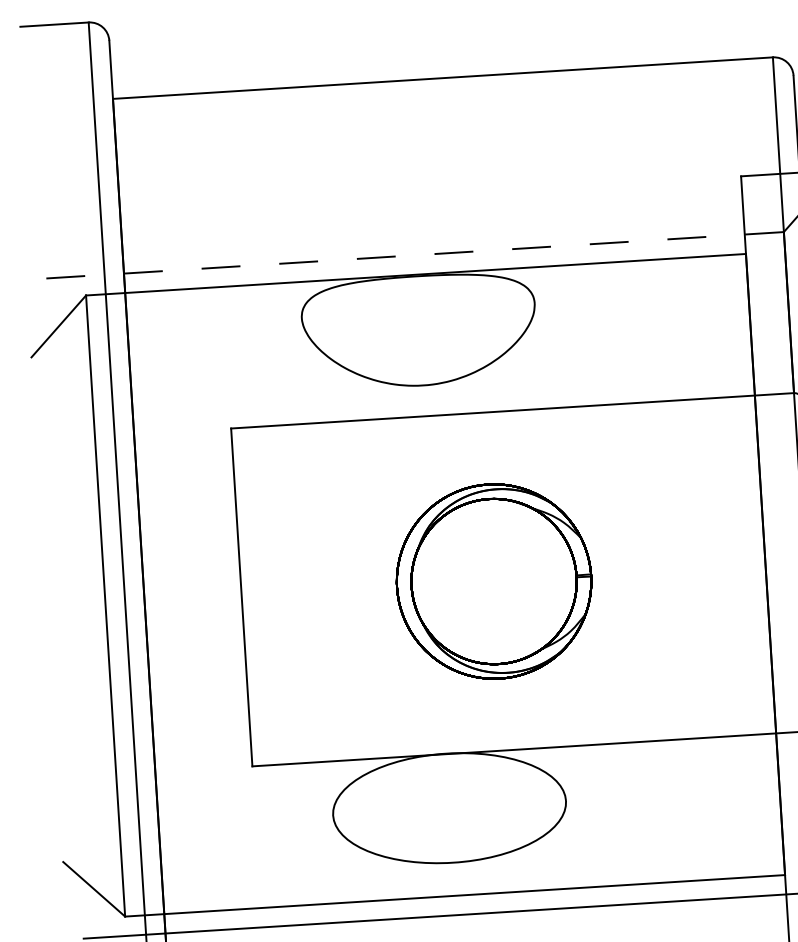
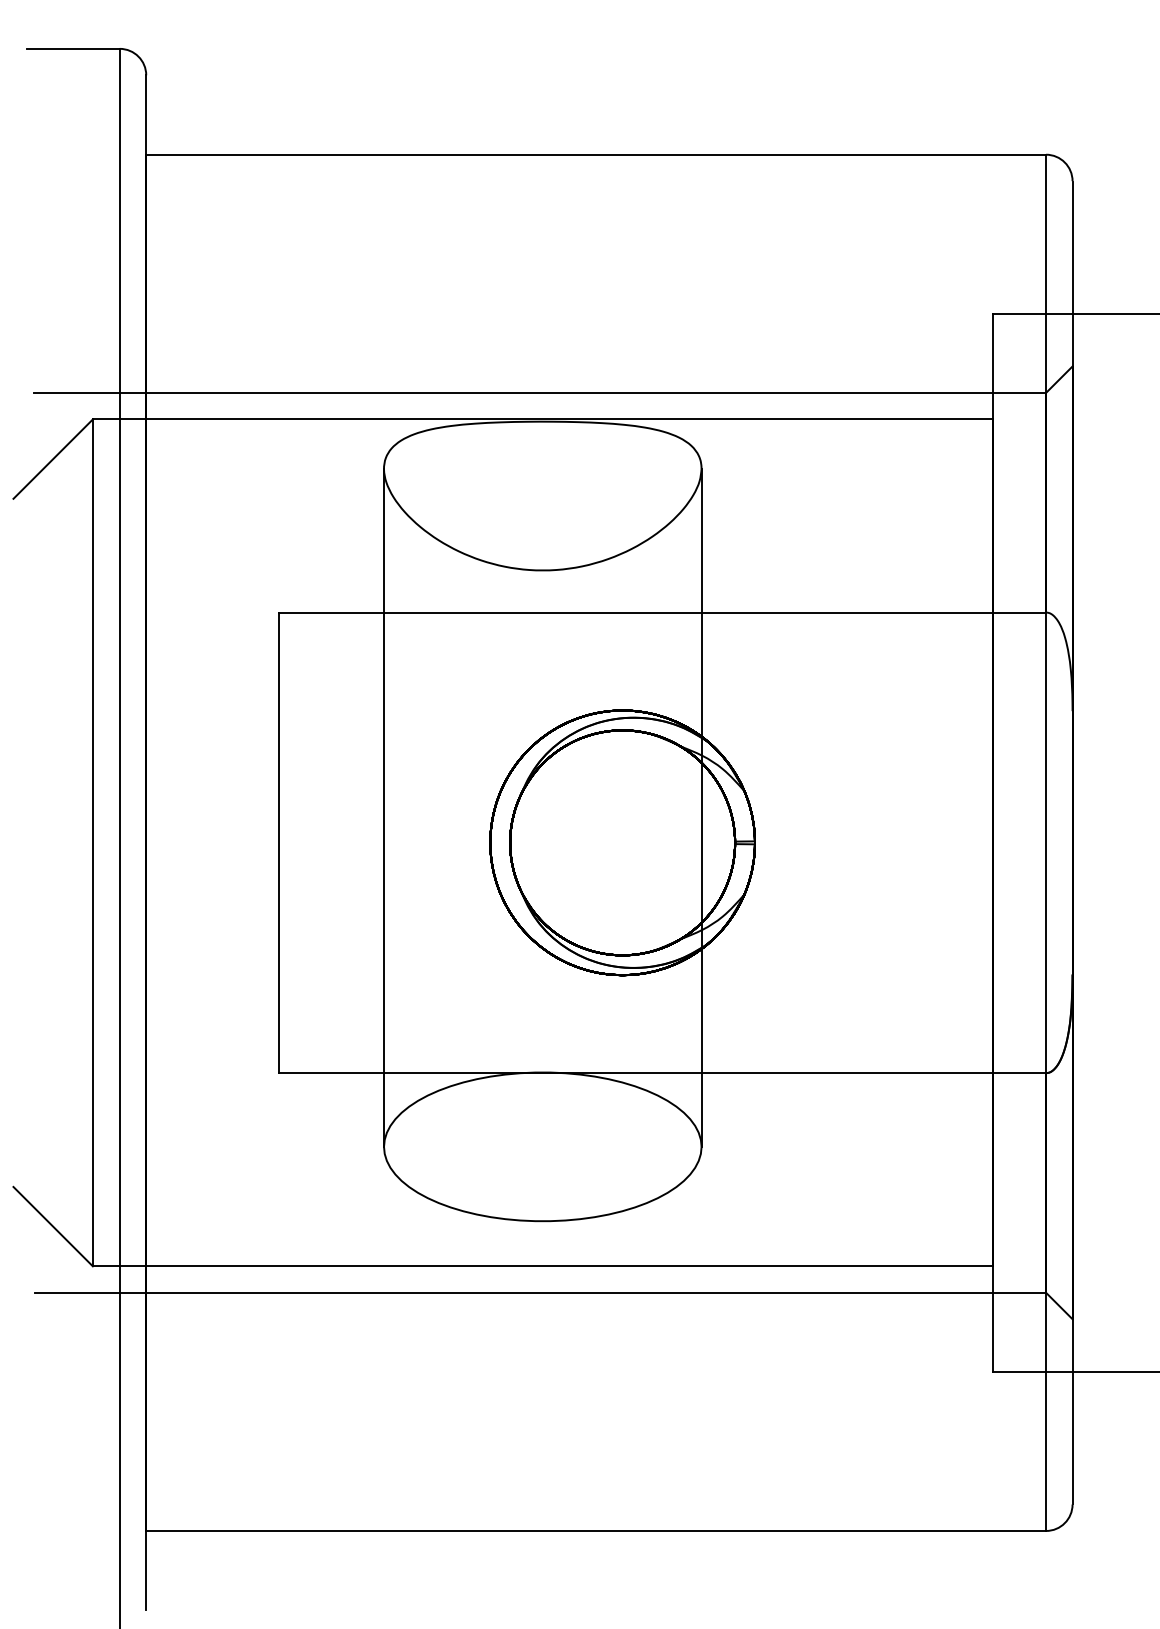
line: (413, 255) -> (540, 392), dashed -> solid
line: (550, 552) -> (701, 807), added
line: (317, 566) -> (384, 807), added

